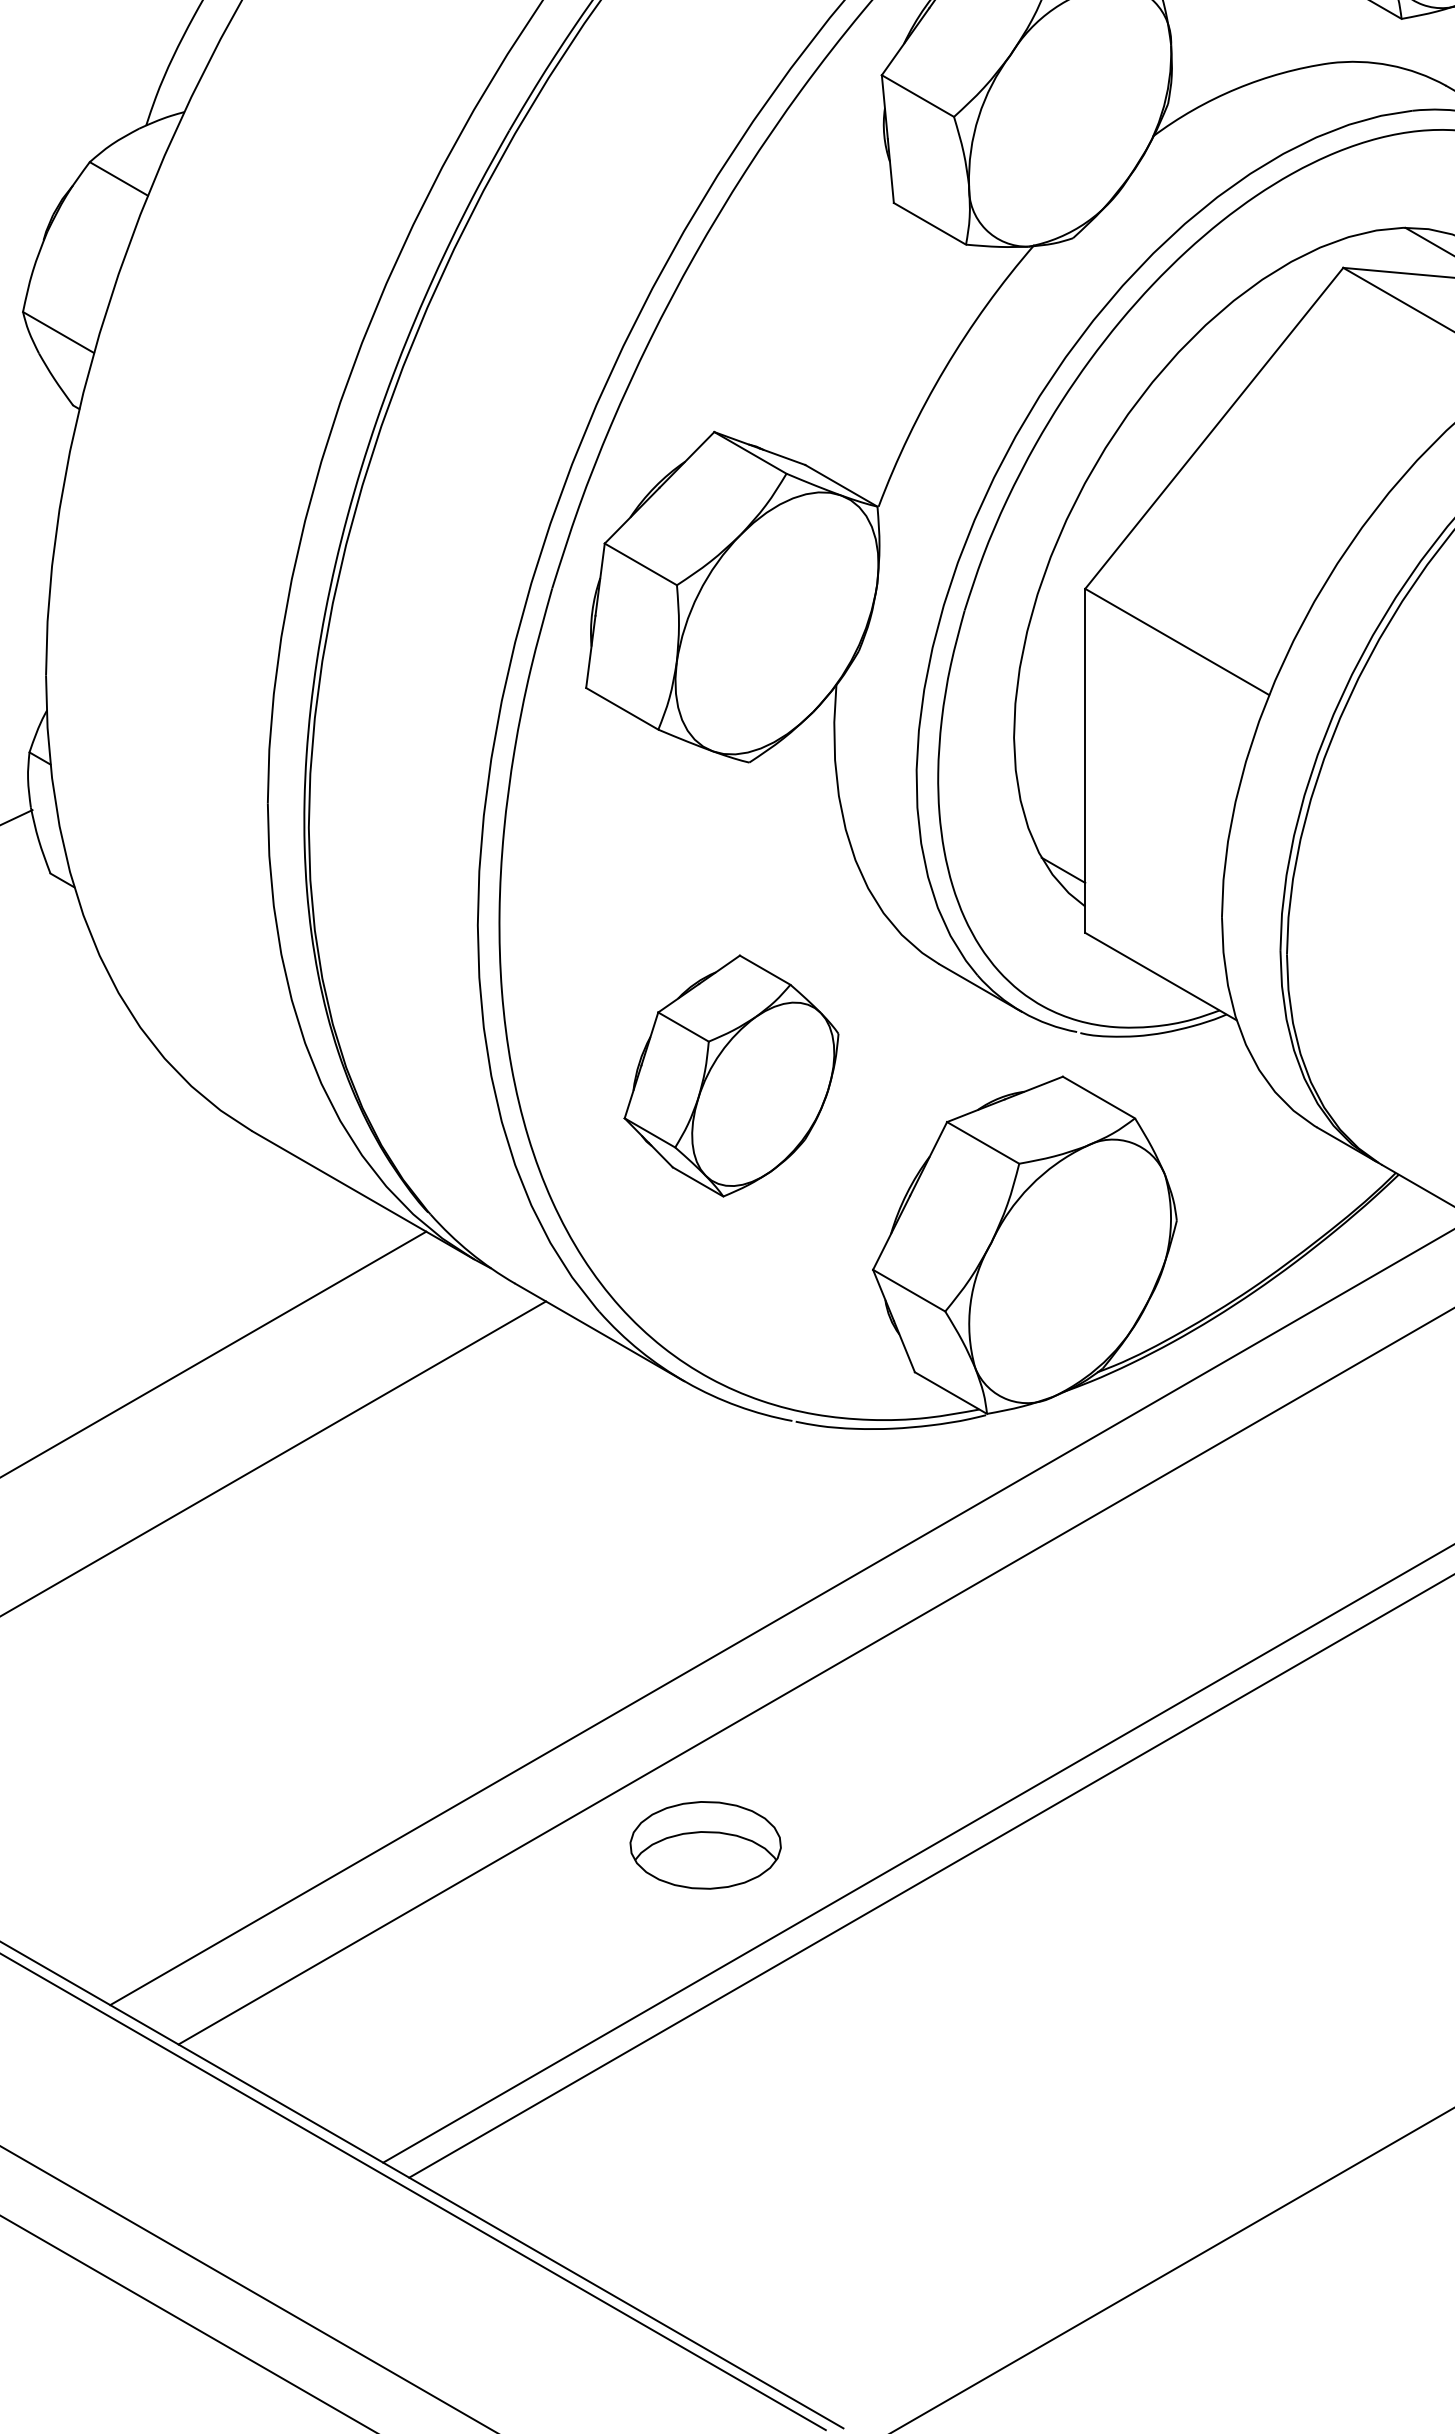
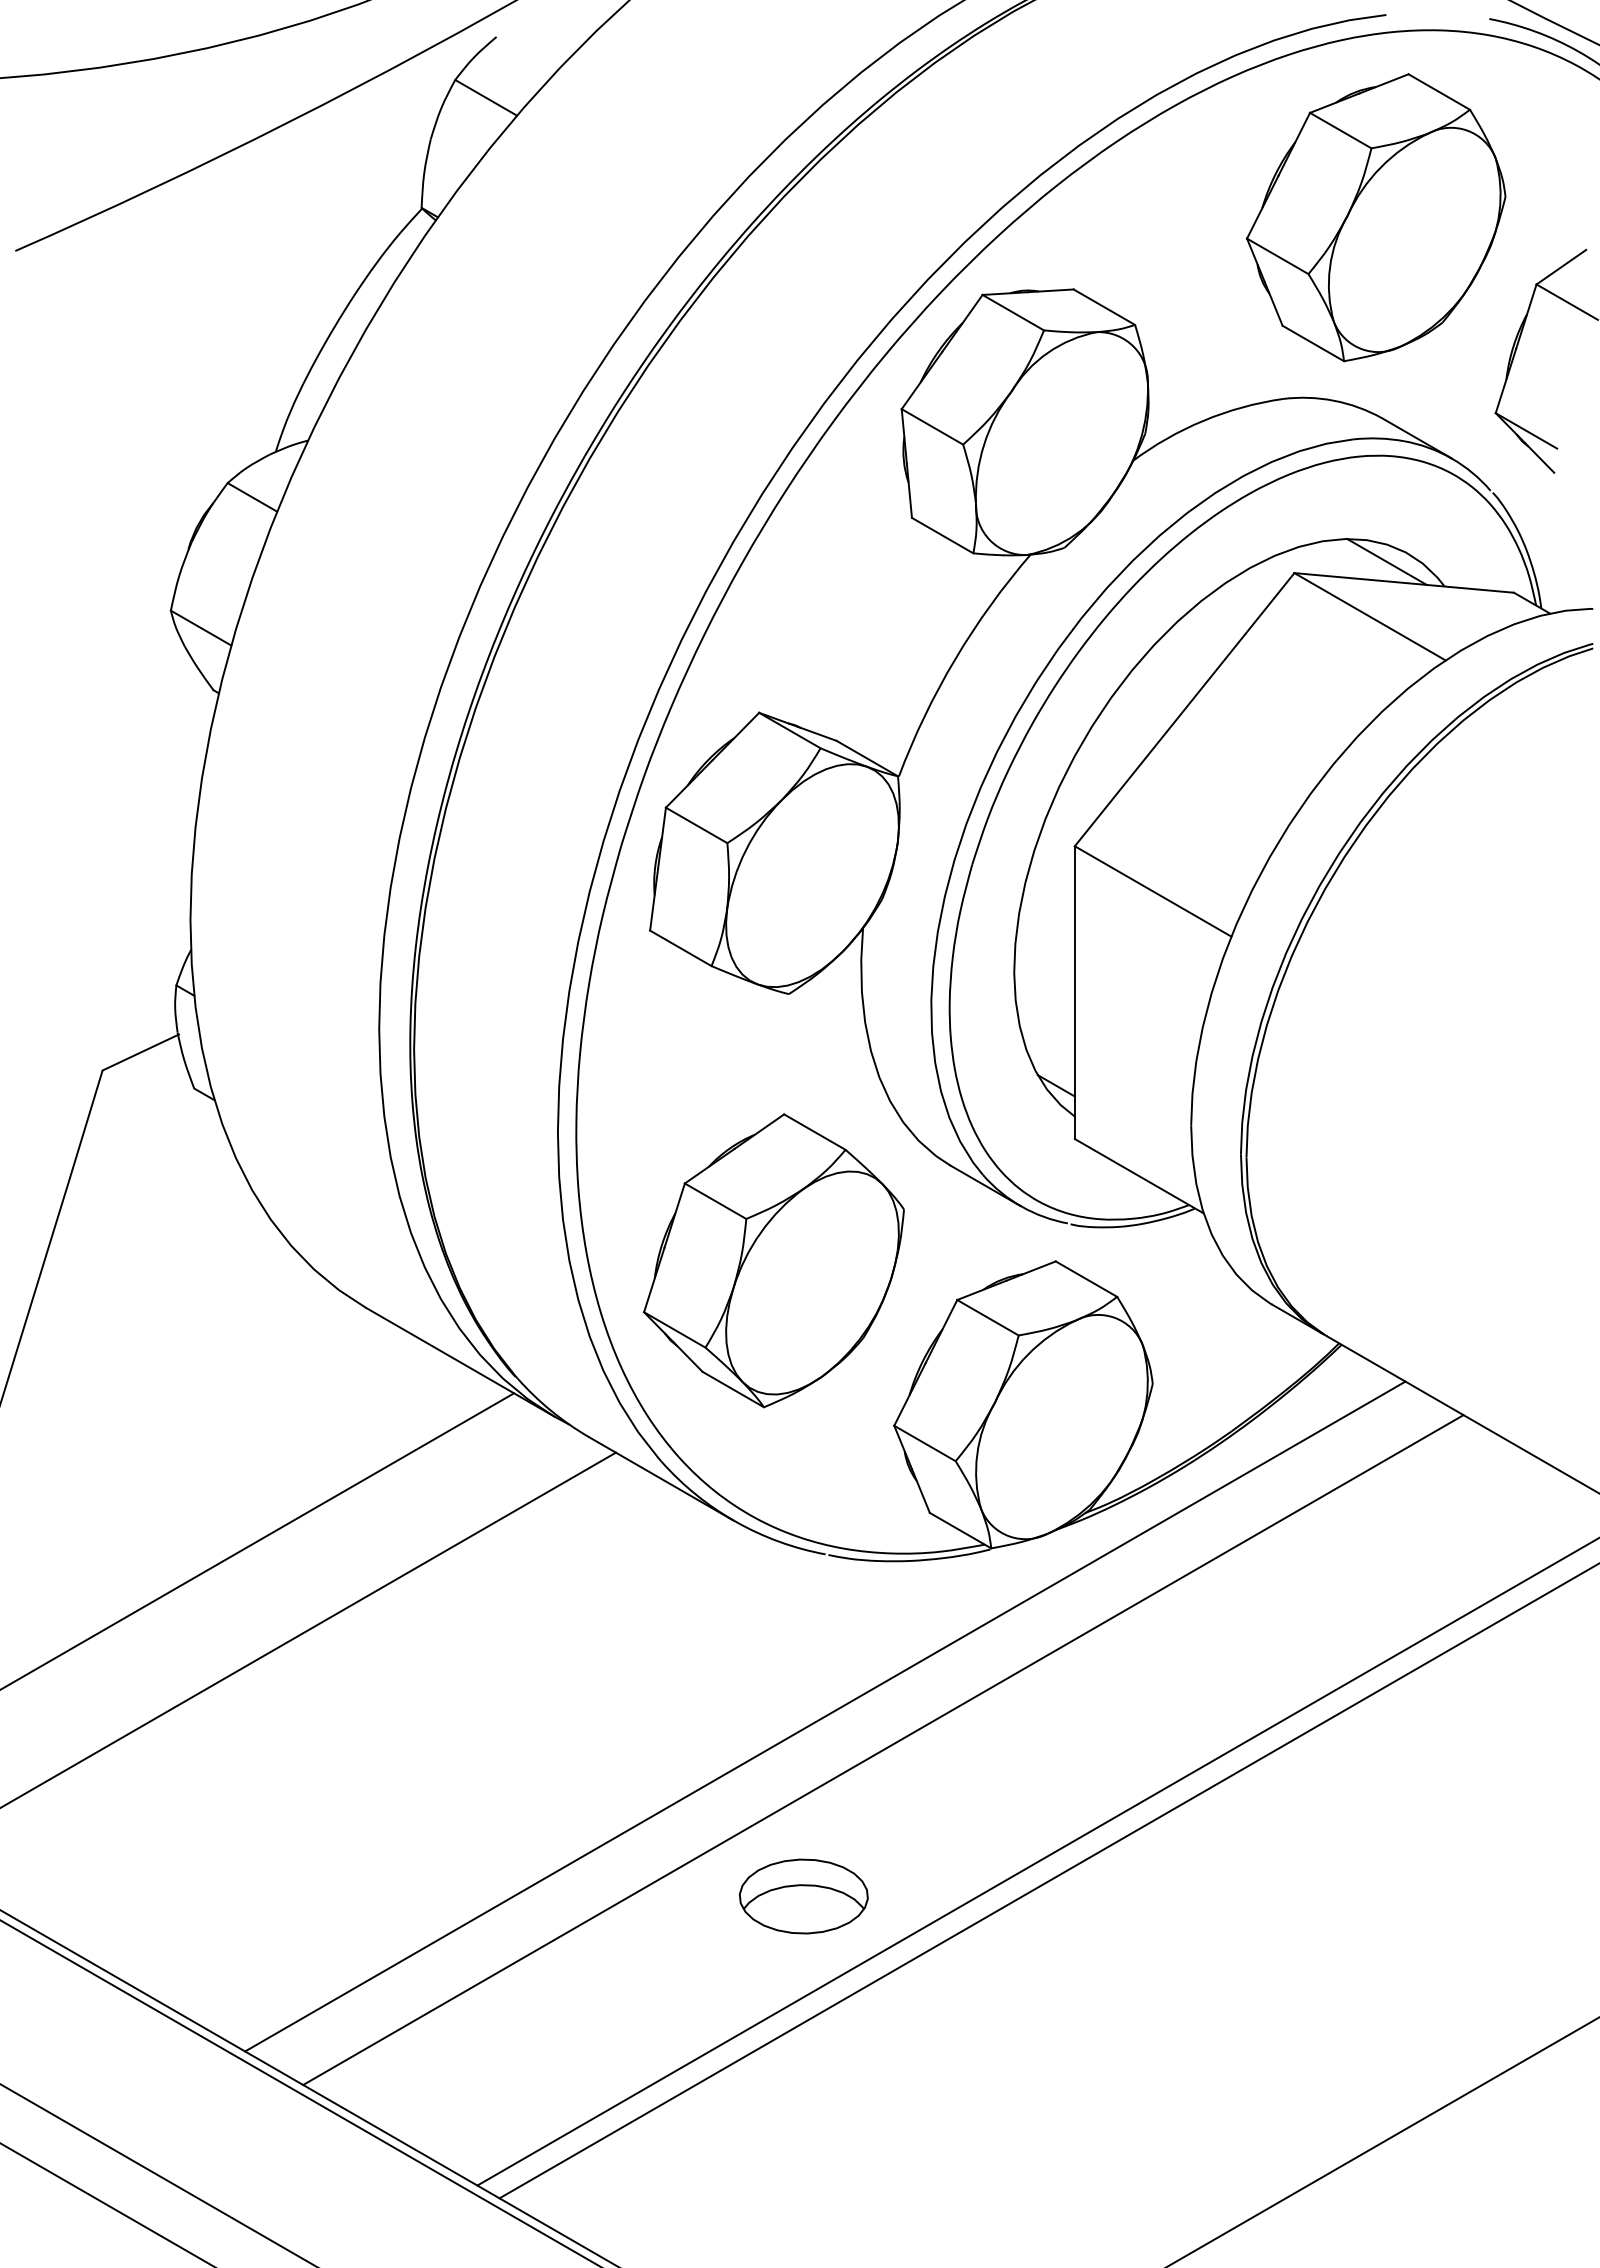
part: (731, 1075) -> (773, 1260), size x1.43
part: (705, 1845) -> (803, 1896), moved

